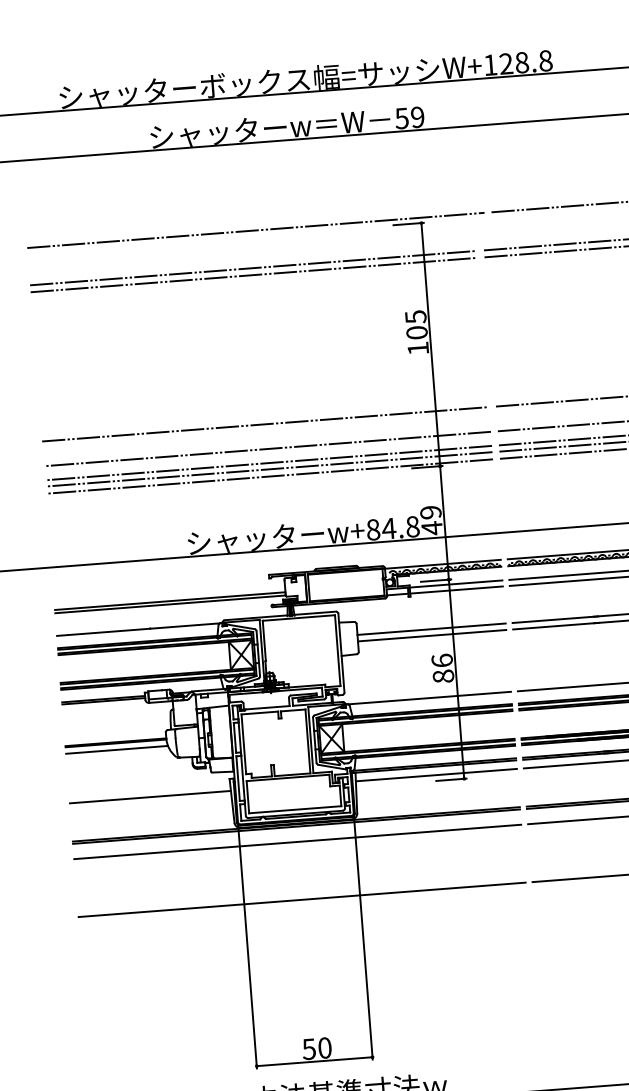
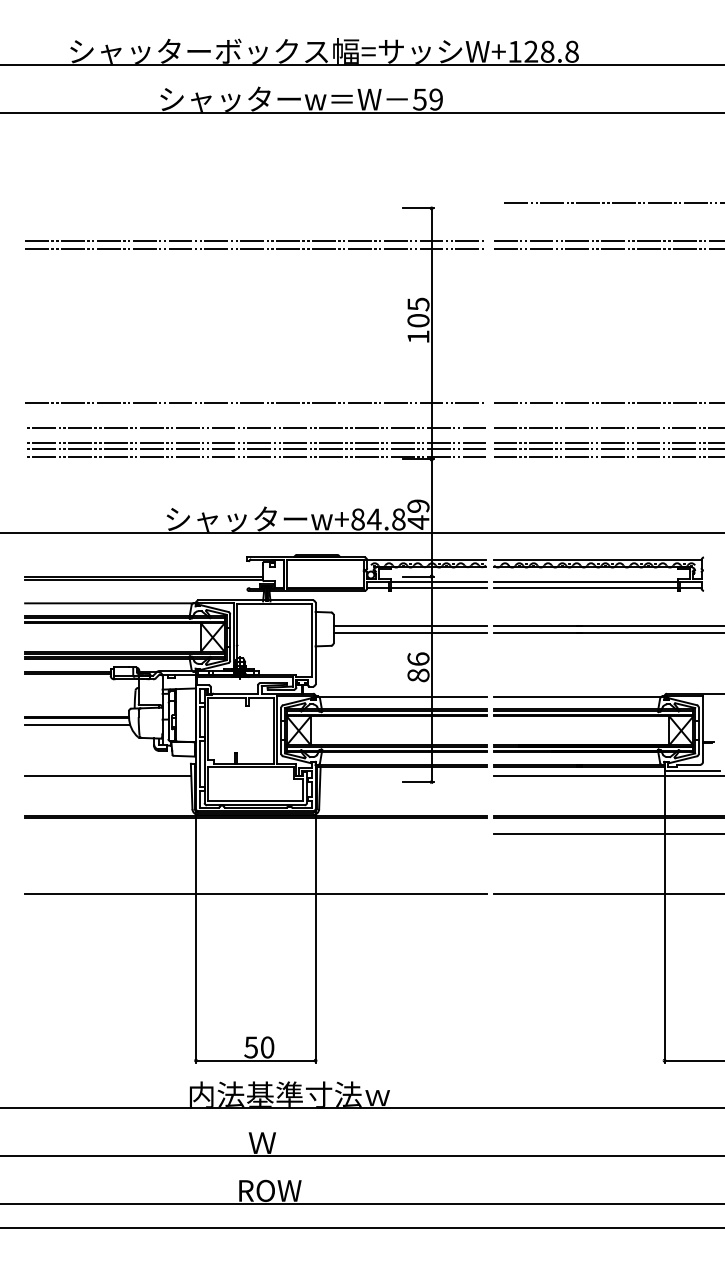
line: (256, 230) -> (261, 202), removed
line: (436, 775) -> (403, 776), removed
line: (297, 841) -> (255, 833), removed

